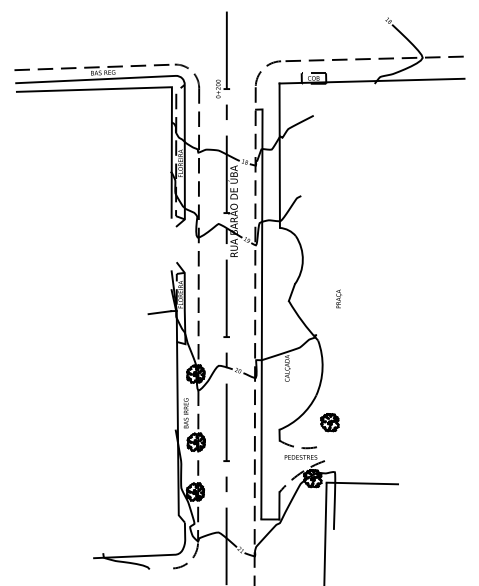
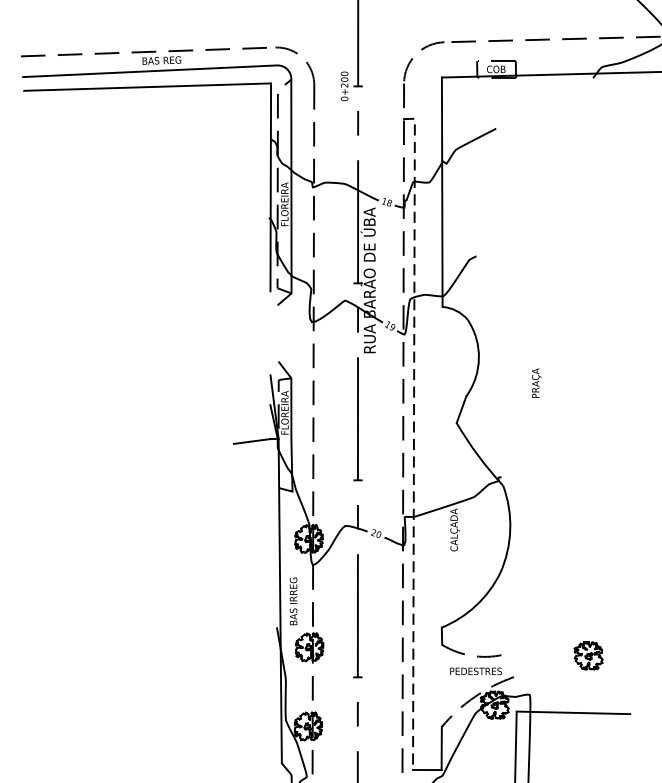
text: (338, 298) -> (535, 382), moved
line: (261, 310) -> (413, 438), solid -> dashed
part: (329, 422) -> (587, 655), moved

